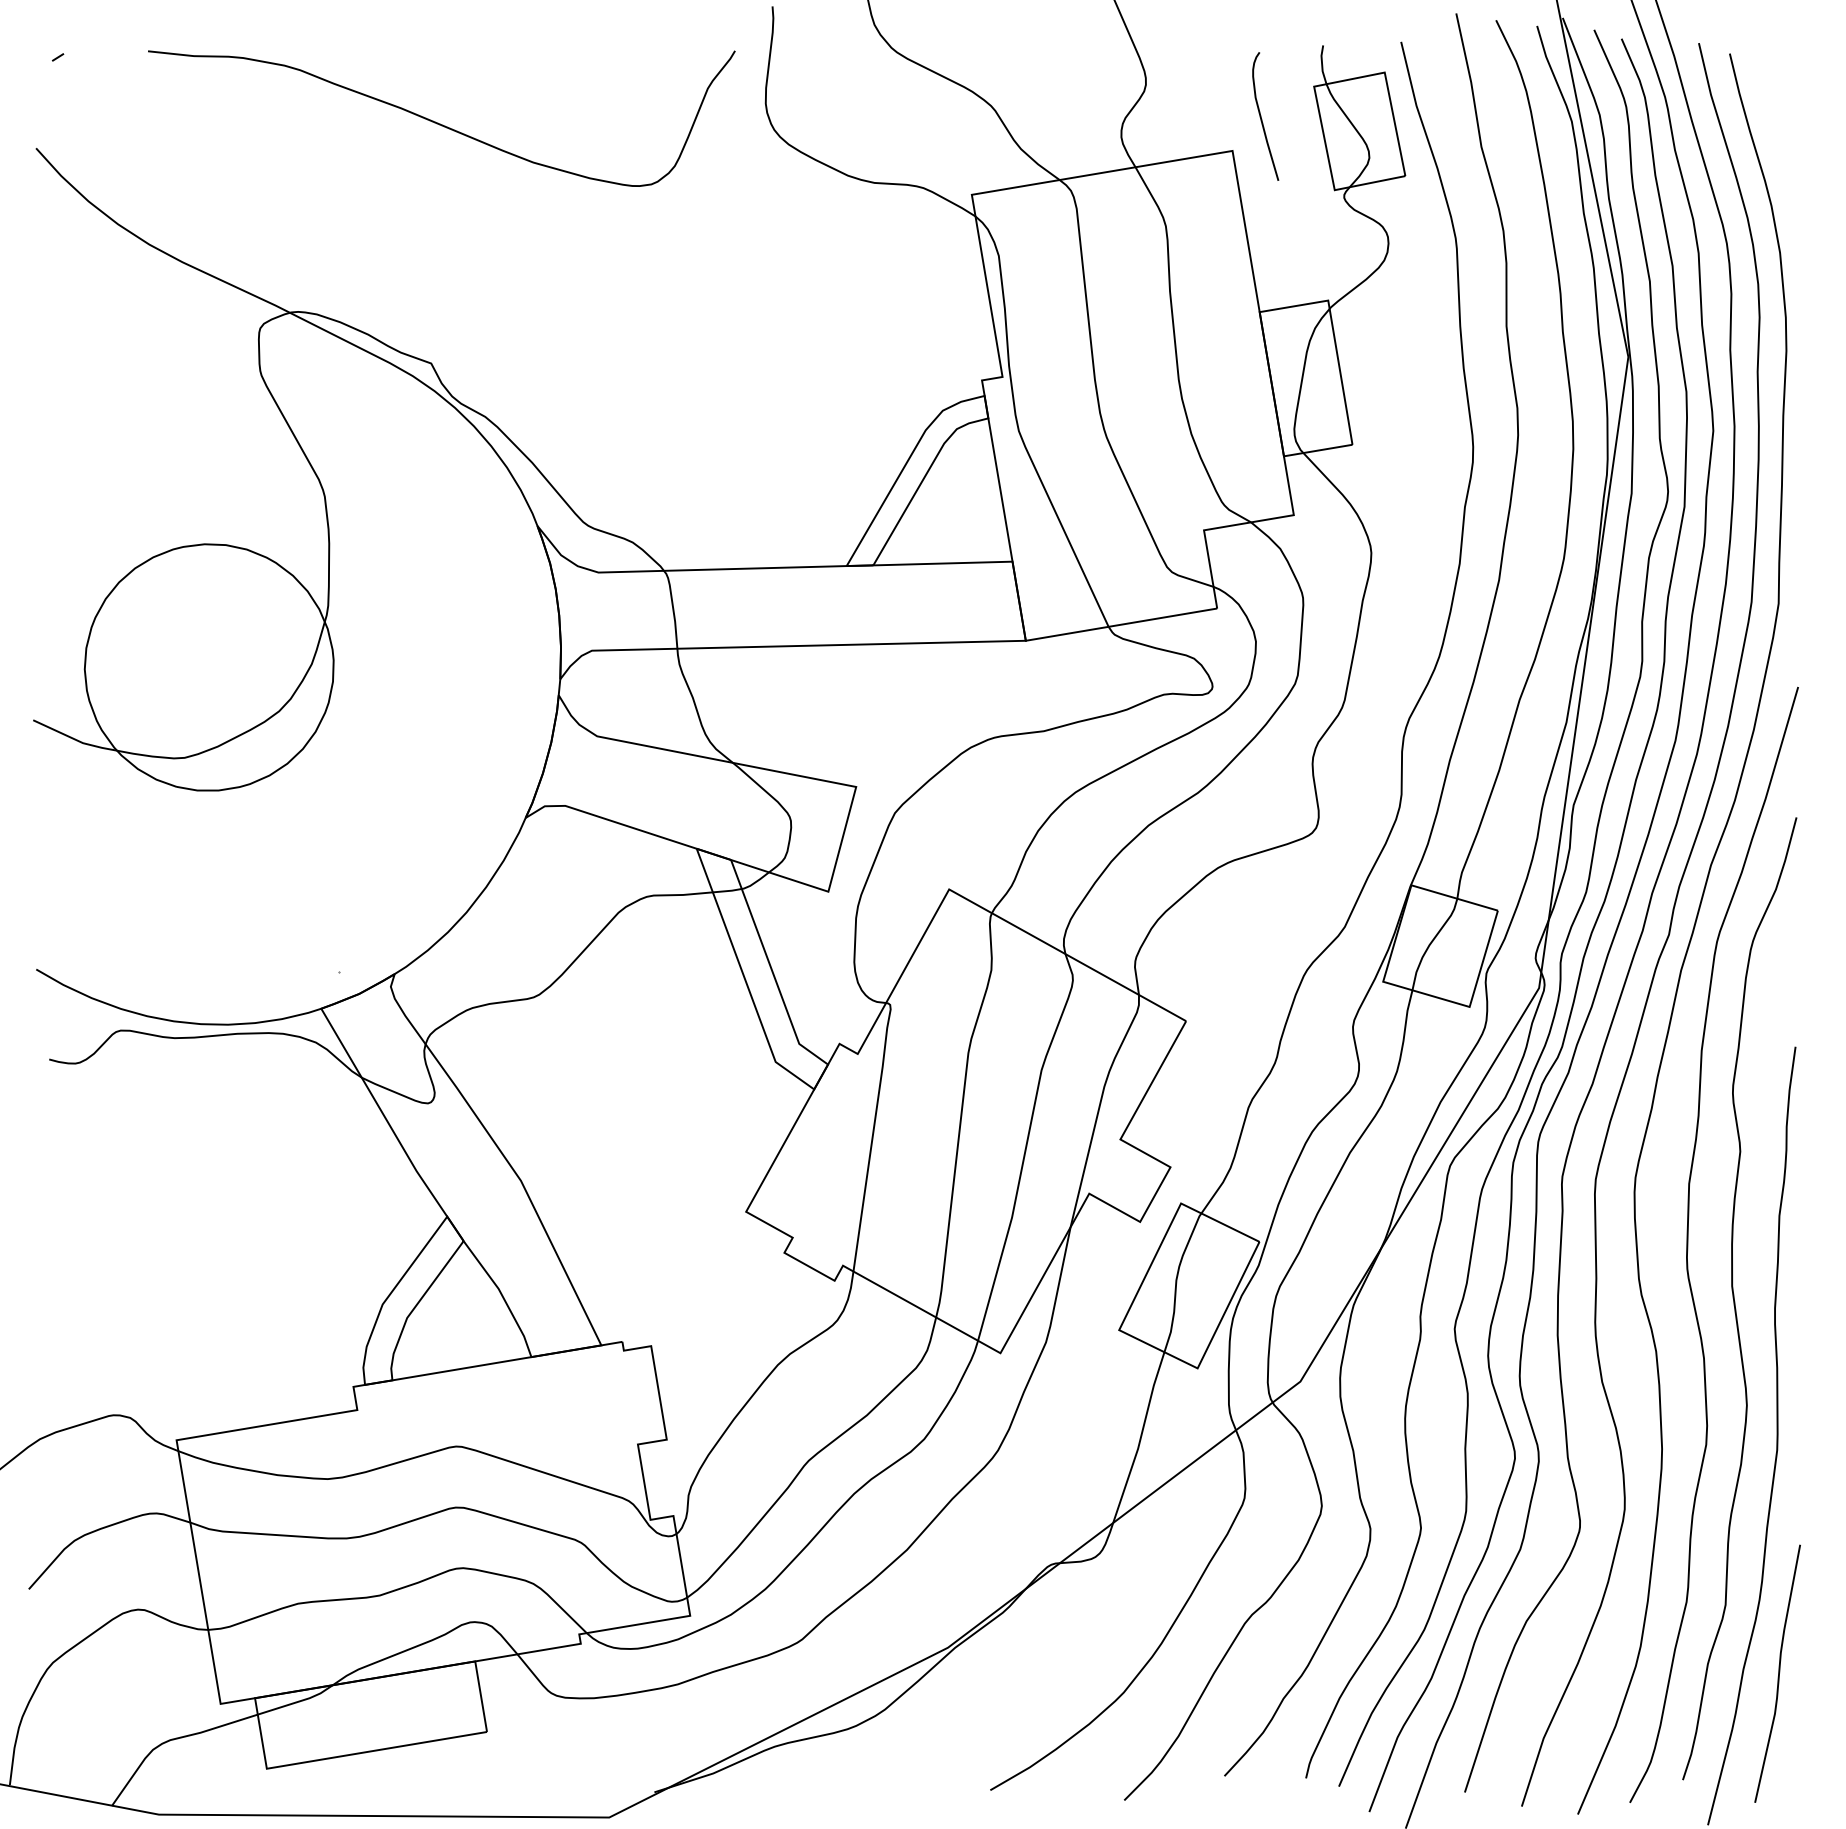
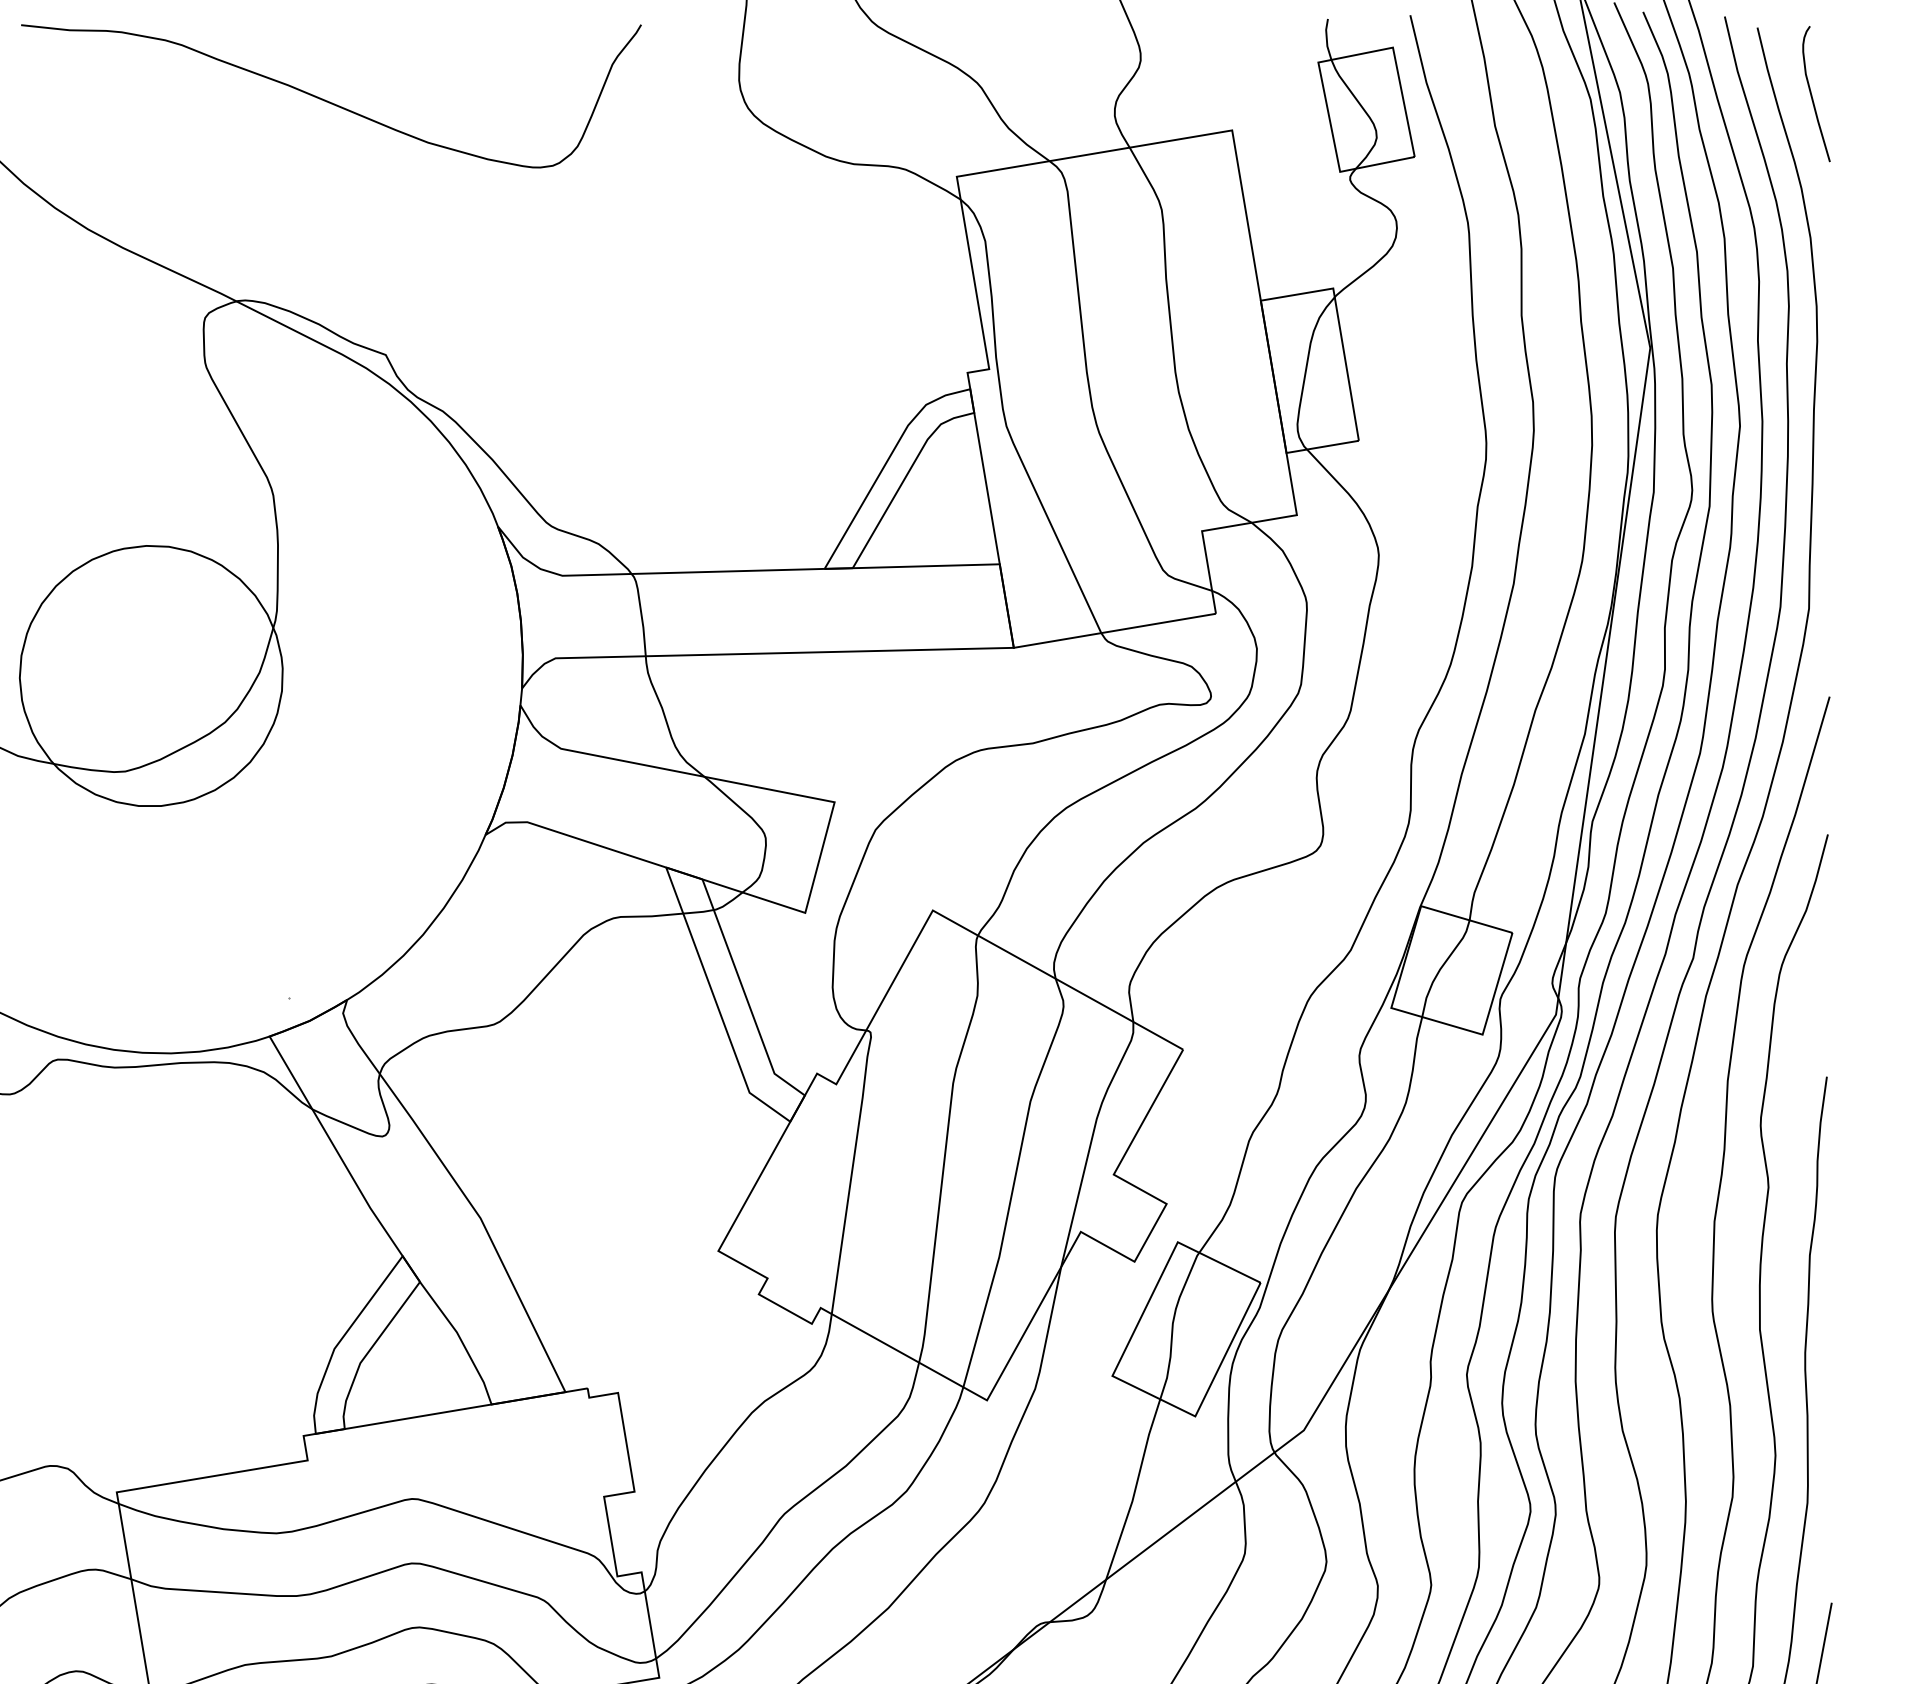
curve: (1261, 116) -> (1812, 94), moved
curve: (438, 122) -> (327, 100), moved

